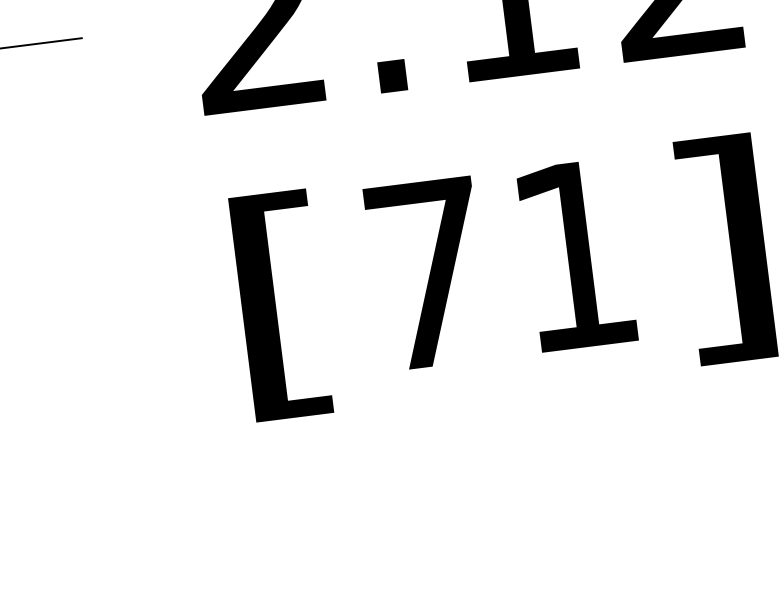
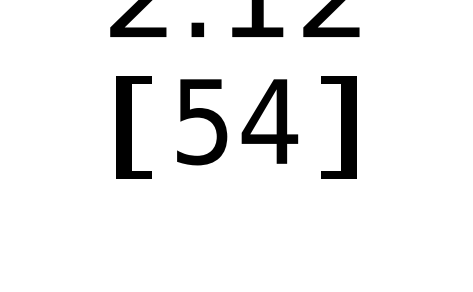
text: (504, 266) -> (237, 122), 71 -> 54

